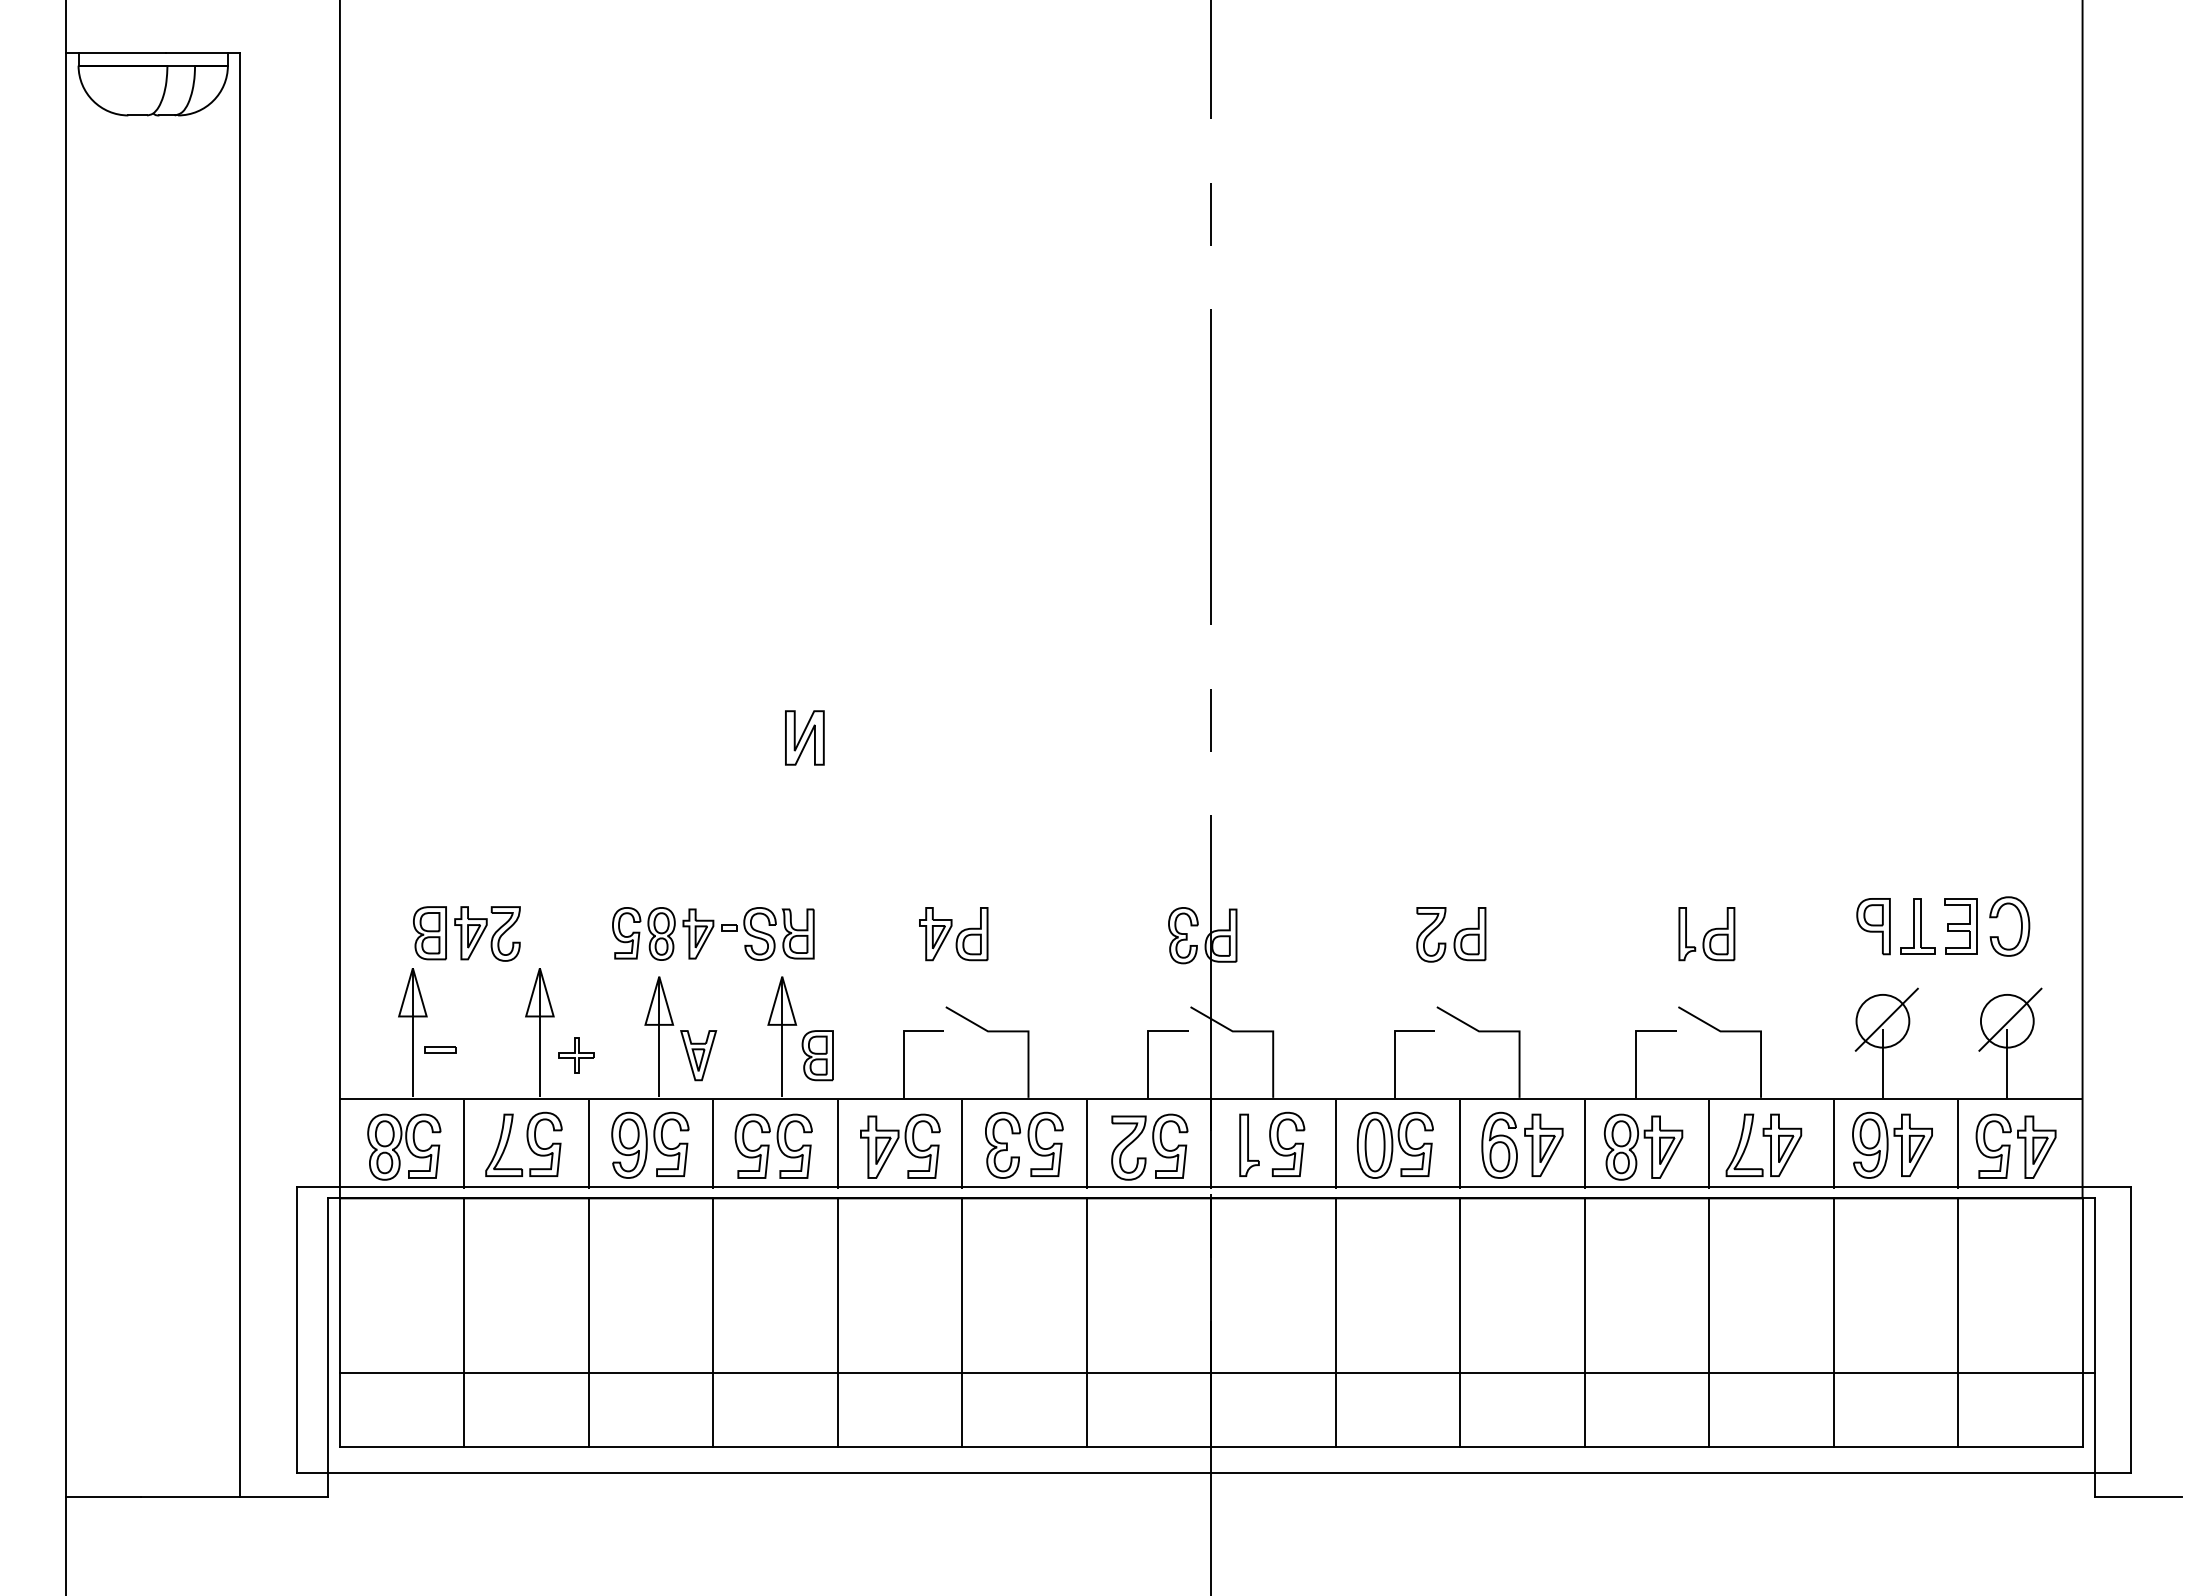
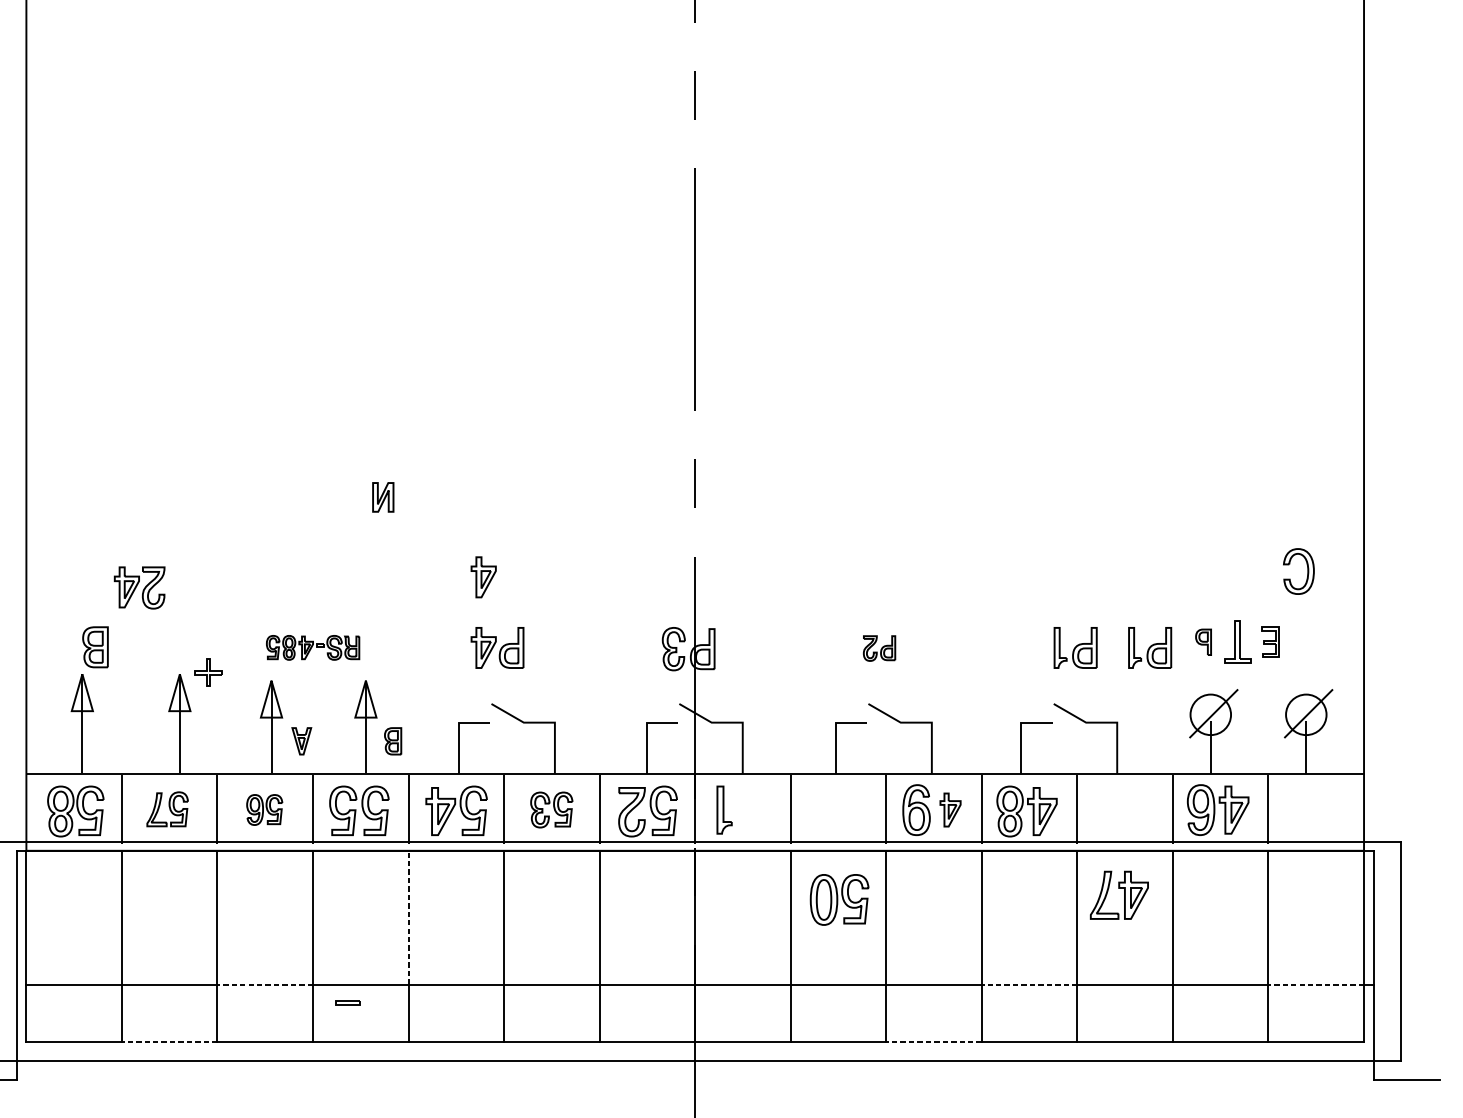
part: (804, 737) -> (382, 497), size x0.7
part: (935, 842) -> (483, 577), added
part: (1873, 926) -> (1203, 642), size x0.6
part: (1960, 926) -> (1270, 642), size x0.7
part: (2020, 930) -> (1307, 574), moved
part: (487, 933) -> (139, 587), moved
part: (713, 933) -> (313, 647), size x0.6
part: (1451, 934) -> (879, 648), size x0.6
part: (1803, 934) -> (1149, 648), added
part: (440, 1049) -> (348, 1002), moved
part: (576, 1055) -> (207, 672), moved
part: (698, 1055) -> (301, 741), size x0.7
part: (817, 1055) -> (392, 741), size x0.7
part: (523, 1143) -> (167, 808), size x0.7
part: (1287, 1143) -> (753, 808), removed
part: (650, 1144) -> (264, 809), size x0.6
part: (1024, 1144) -> (551, 809), size x0.7
part: (1394, 1144) -> (838, 899), moved
part: (1543, 1144) -> (950, 809), size x0.7
part: (1770, 1144) -> (1124, 894), moved
part: (2015, 1145) -> (1312, 810), removed
line: (837, 1285) -> (408, 917), solid -> dashed
line: (650, 1372) -> (264, 984), solid -> dashed
line: (1646, 1372) -> (1029, 984), solid -> dashed
line: (2019, 1372) -> (1315, 984), solid -> dashed
line: (526, 1447) -> (169, 1042), solid -> dashed
line: (1521, 1447) -> (933, 1042), solid -> dashed

